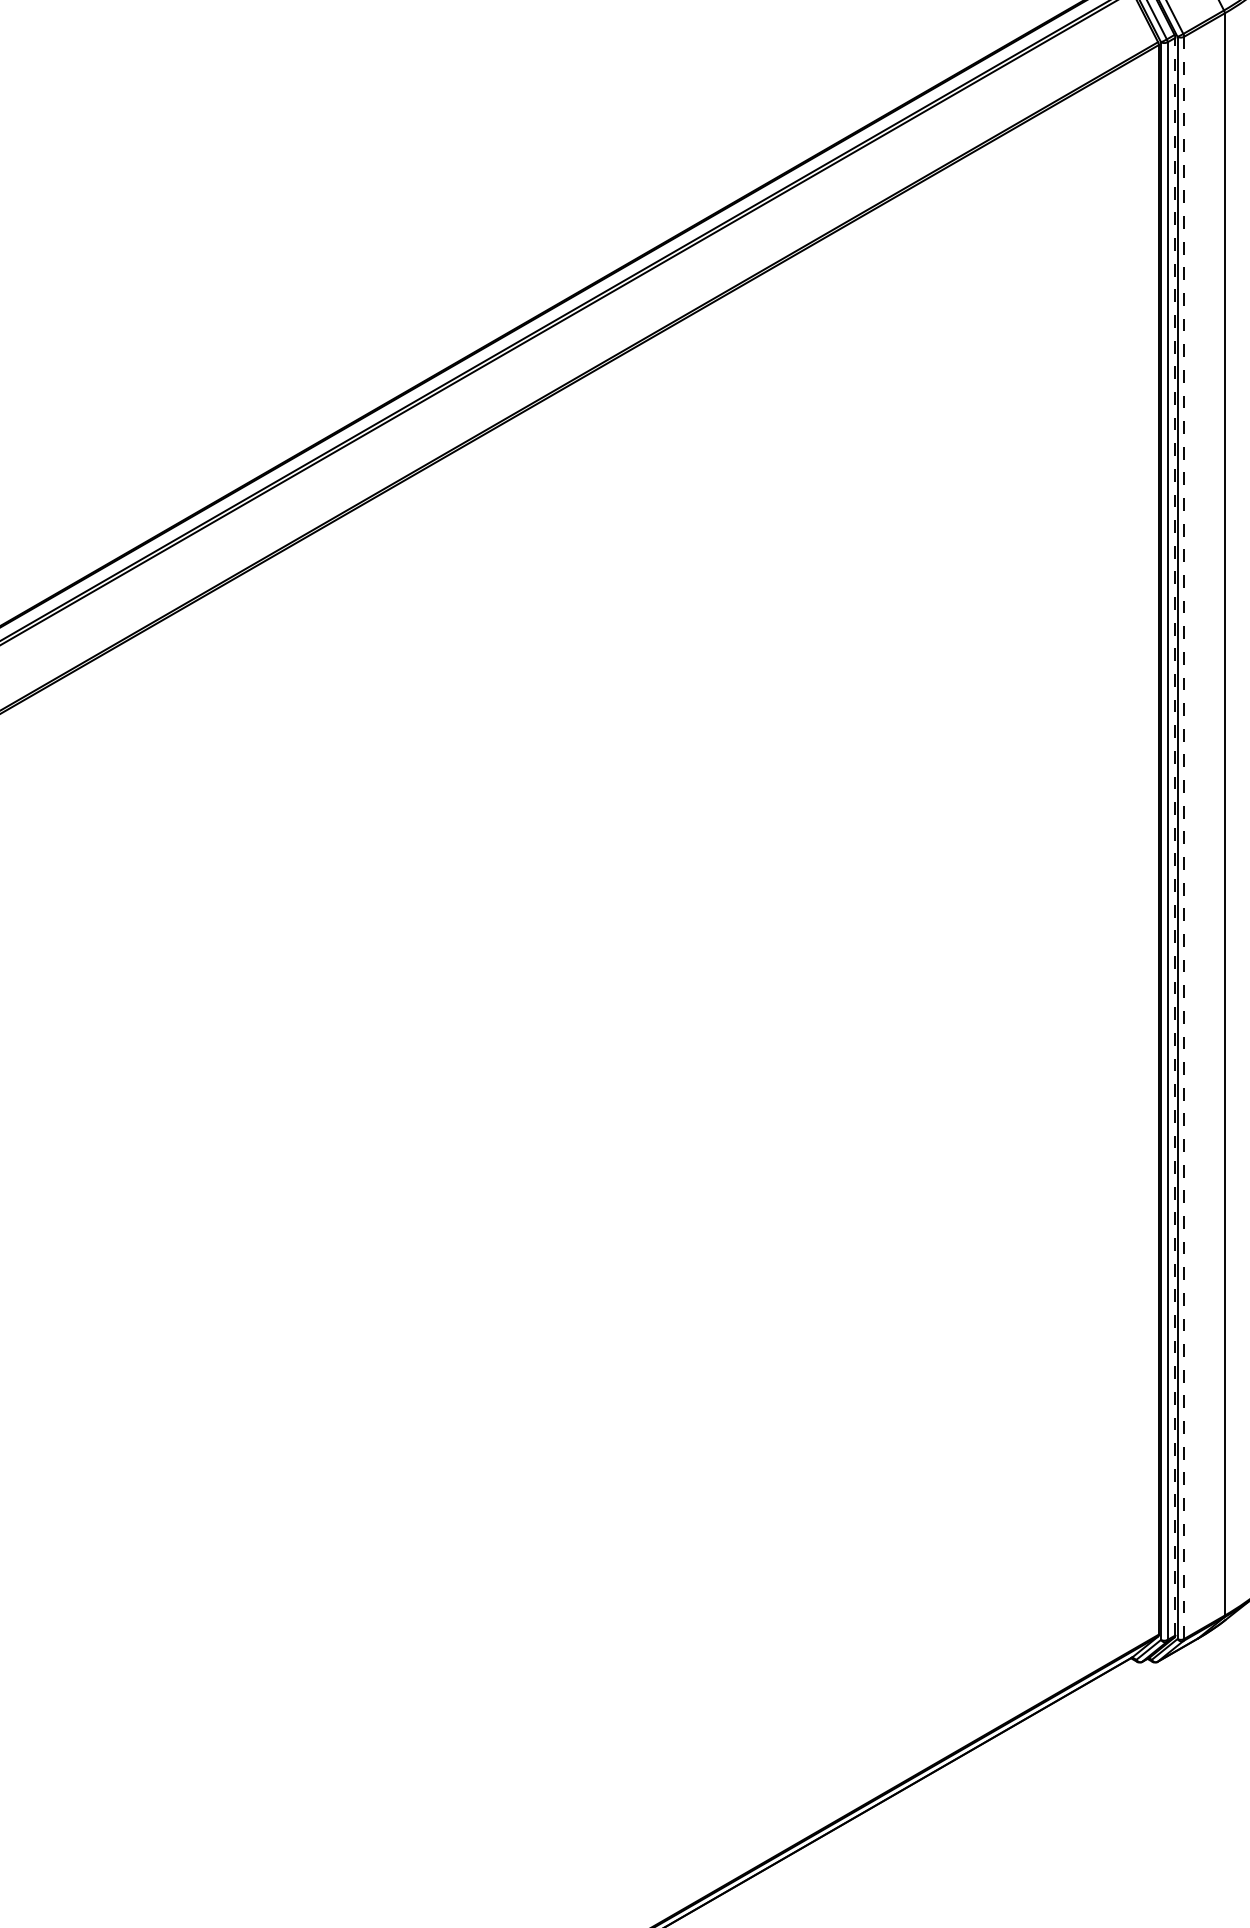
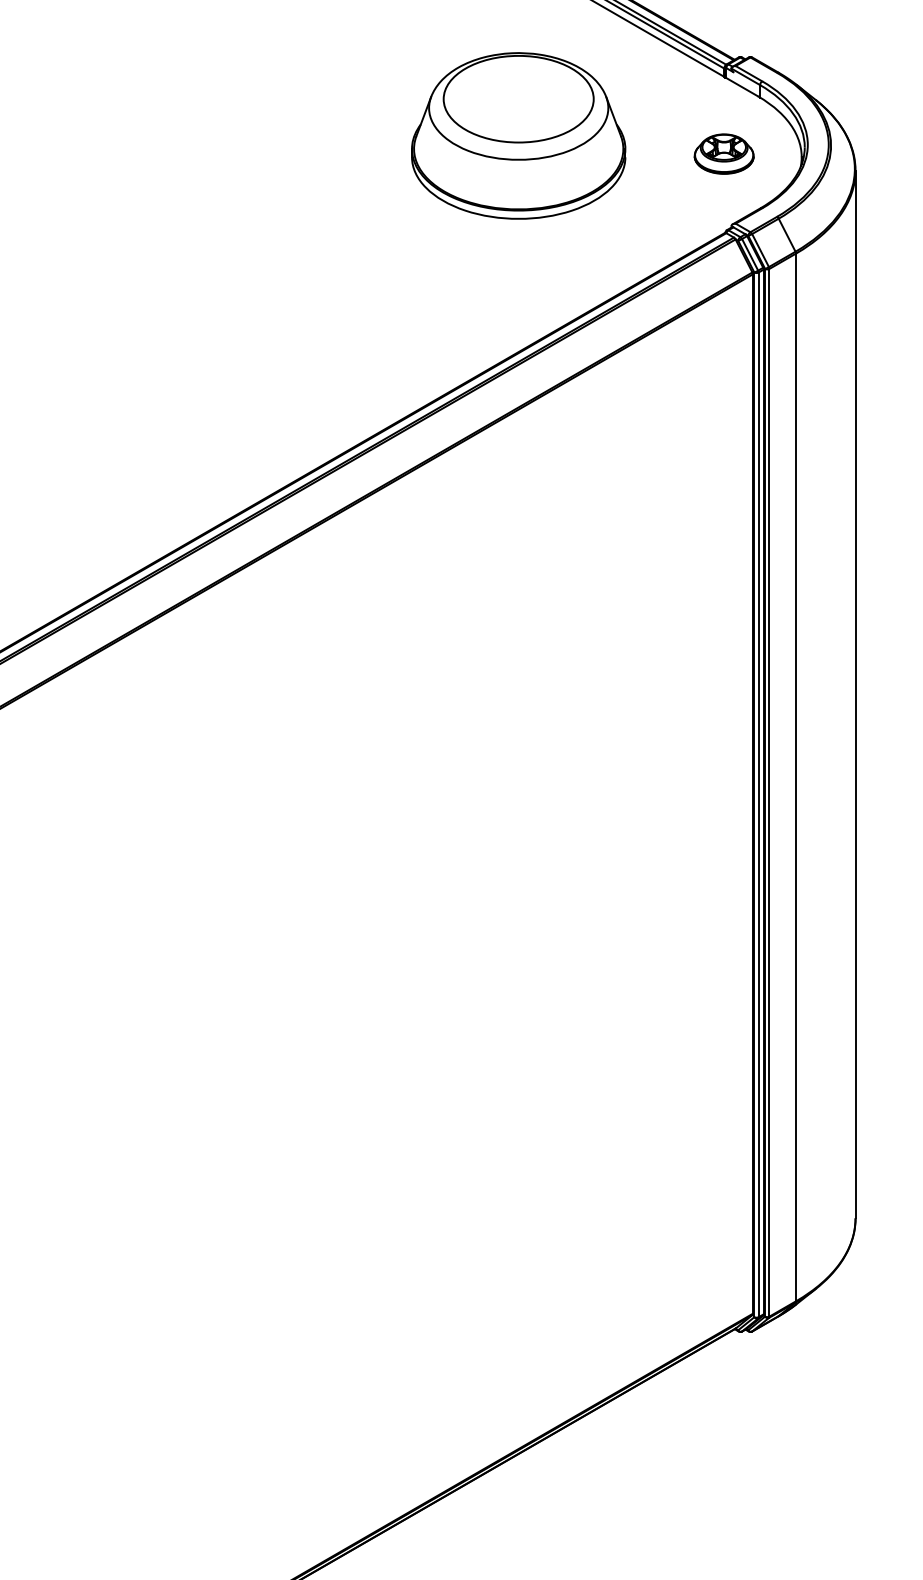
line: (1175, 835) -> (763, 791), dashed -> solid
line: (1184, 837) -> (769, 792), dashed -> solid

